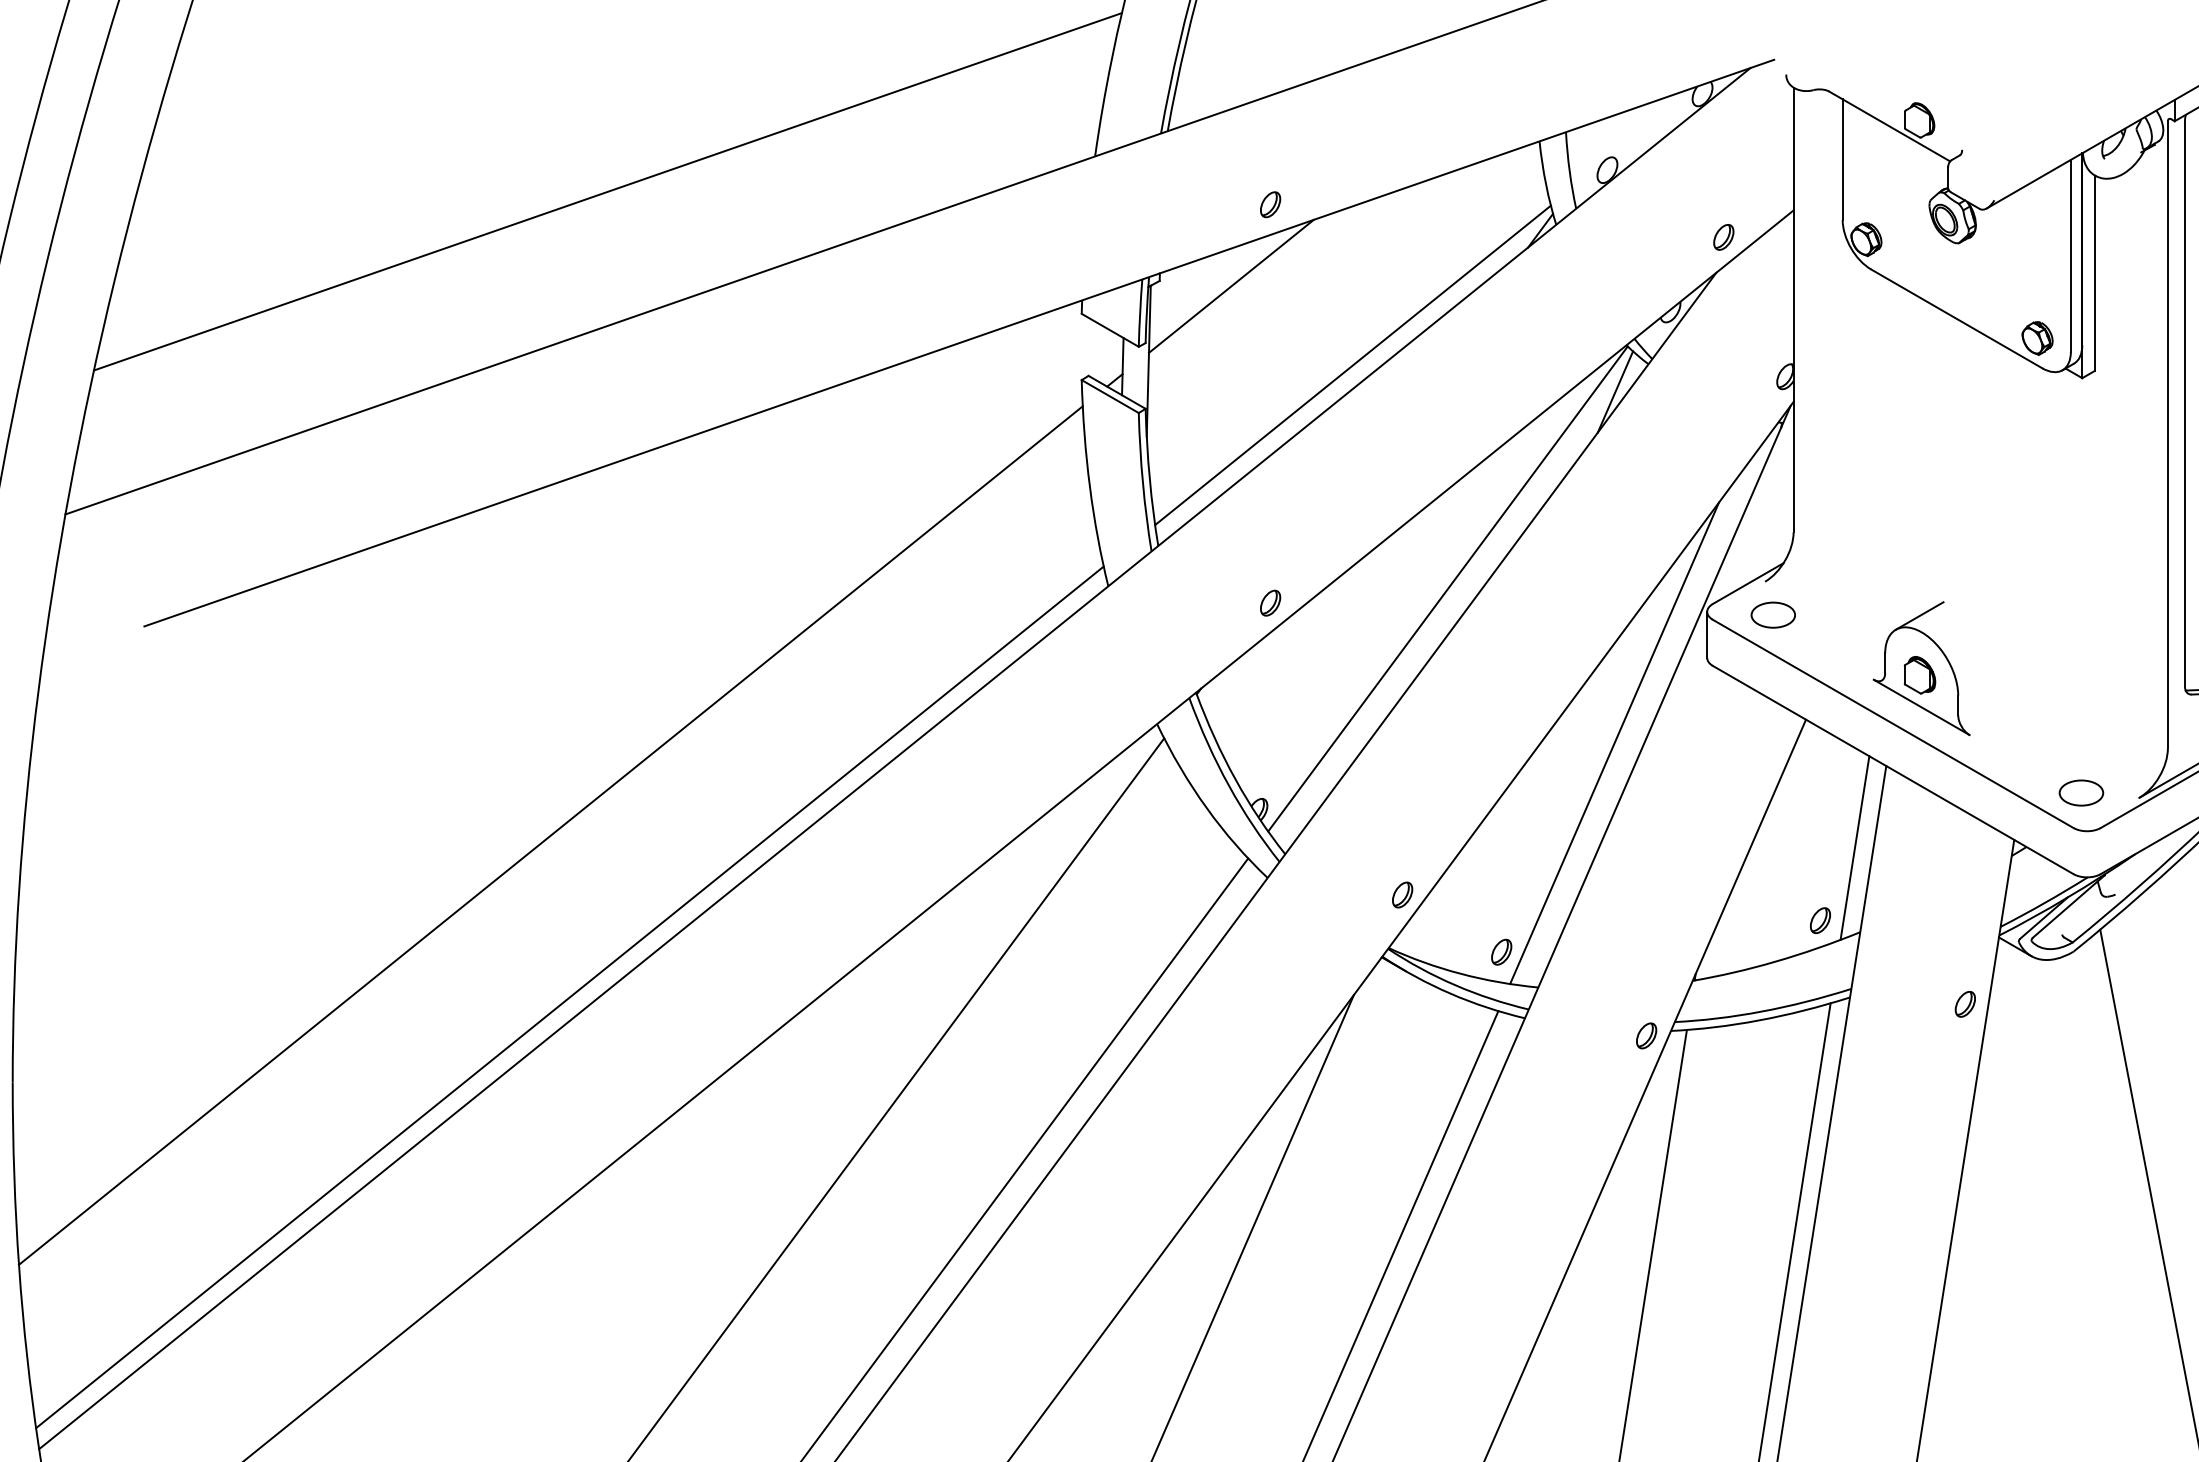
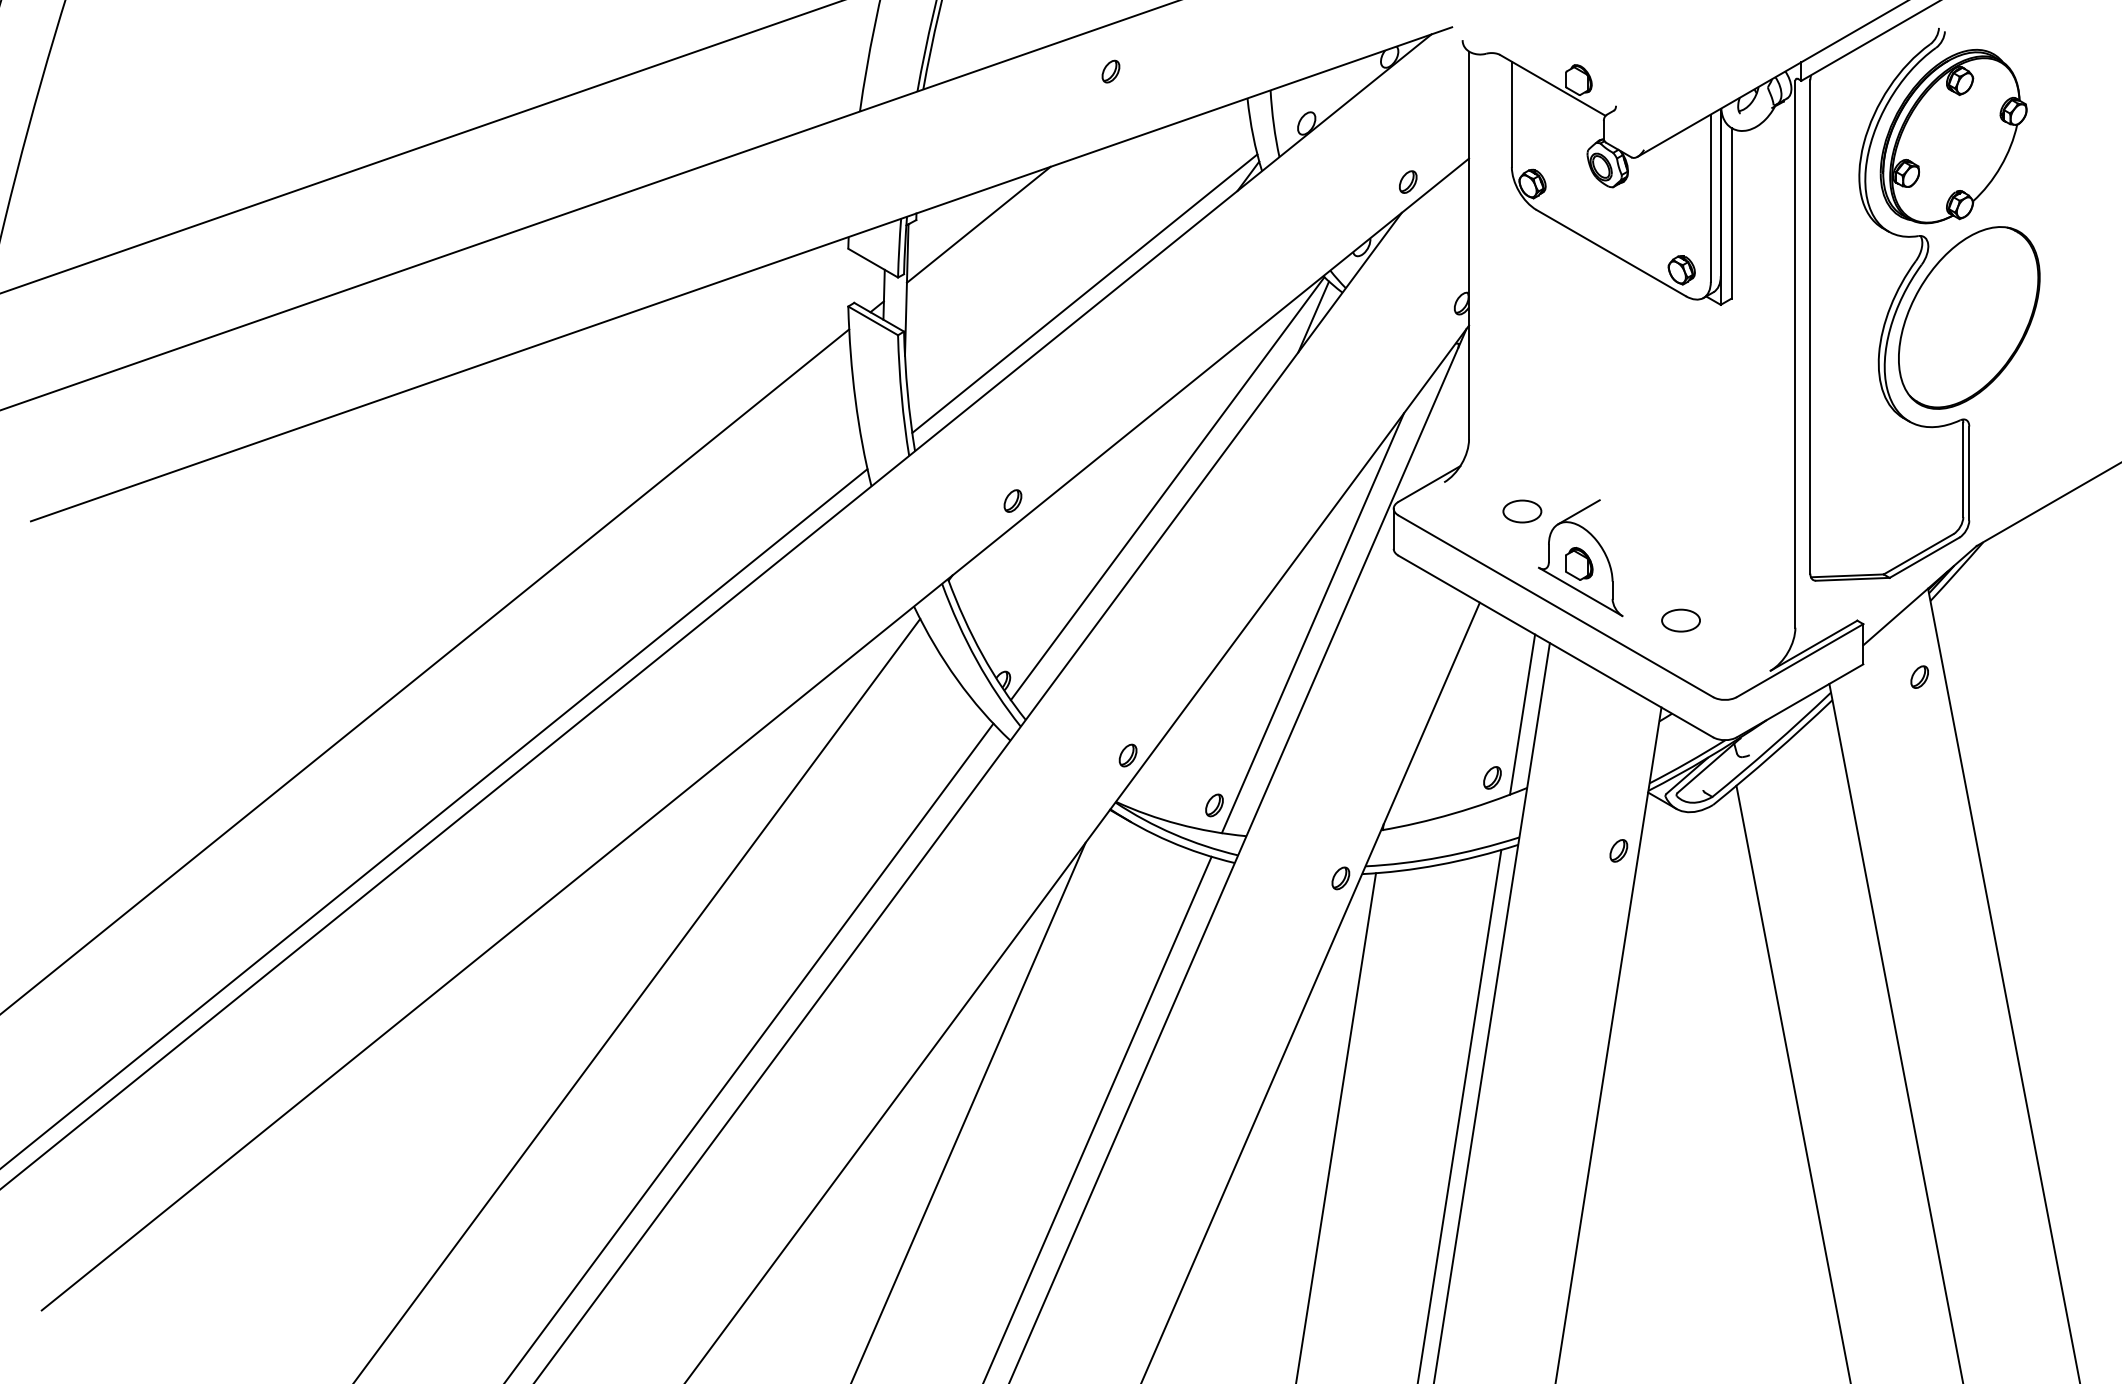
part: (1270, 204) -> (1110, 71), moved
part: (1773, 615) -> (1522, 511), moved
part: (2080, 792) -> (1680, 620), moved

